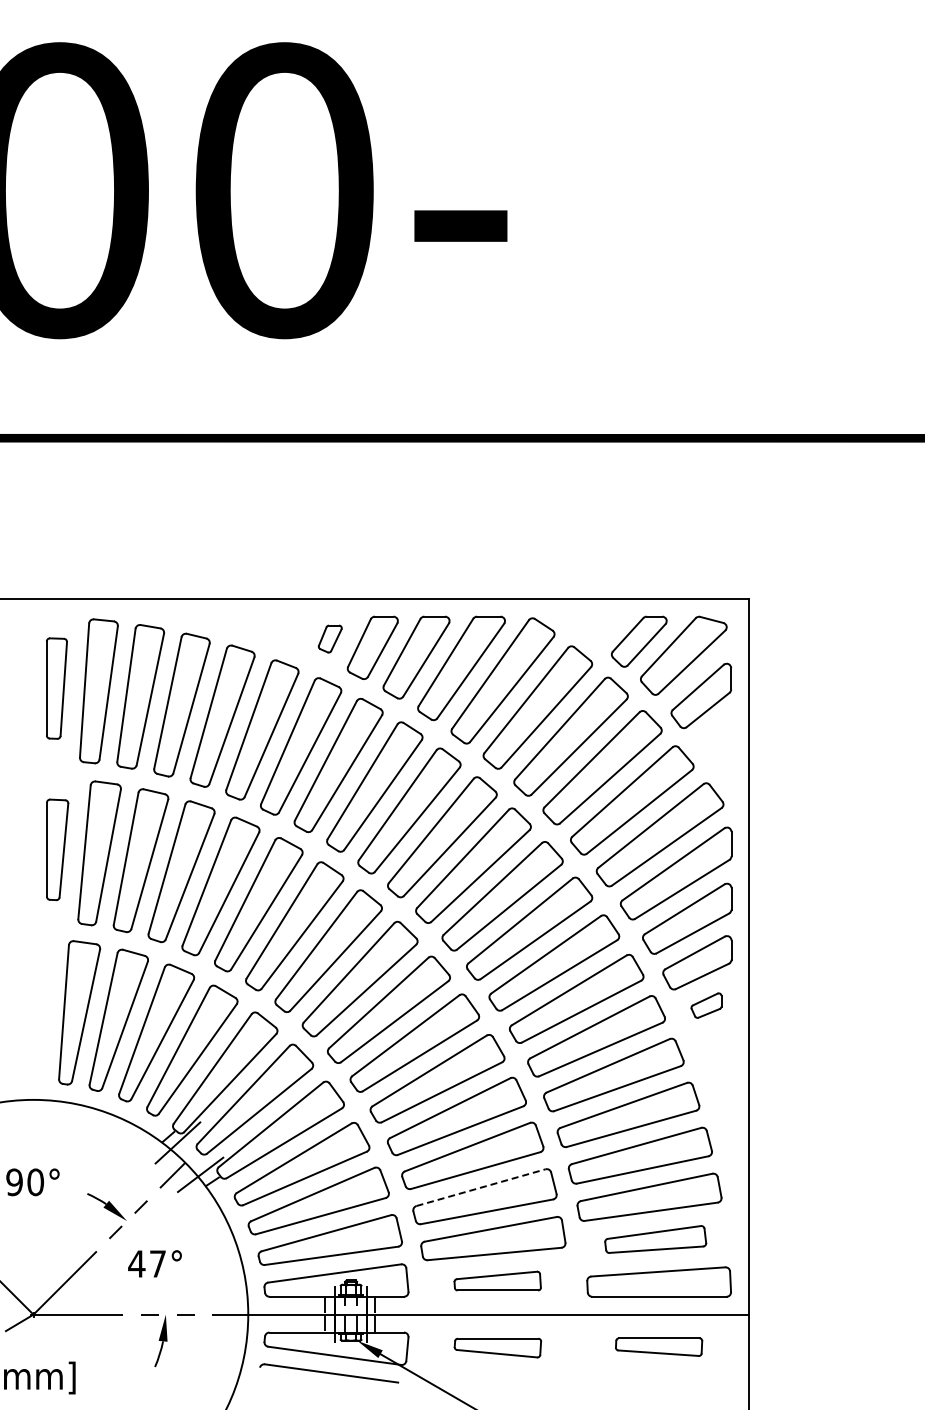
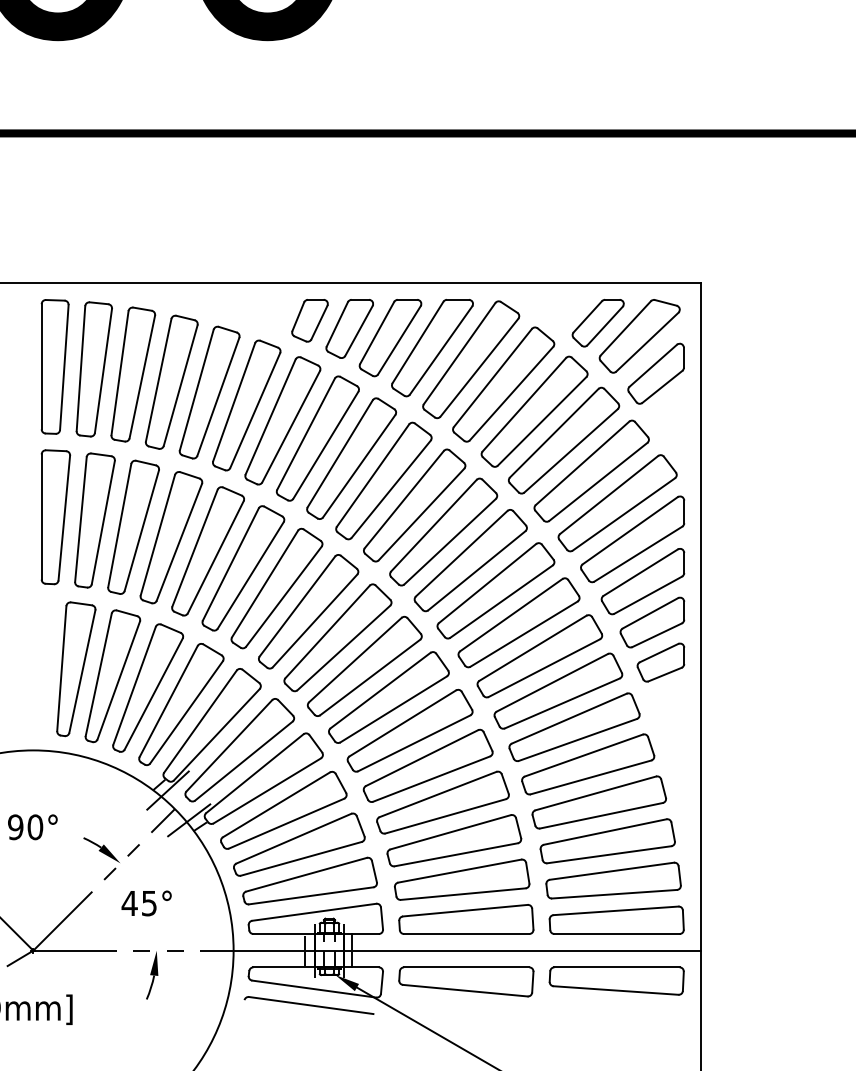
part: (330, 638) -> (310, 320), size x1.67
part: (56, 688) -> (54, 366), size x1.43
part: (57, 849) -> (55, 516), size x1.43
part: (706, 1005) -> (660, 662), size x1.67
line: (481, 1187) -> (451, 832), dashed -> solid
part: (655, 1239) -> (613, 880), size x1.43
text: (157, 1263) -> (148, 902), 47° -> 45°
part: (497, 1280) -> (466, 918), size x1.67
part: (658, 1346) -> (616, 980), size x1.67
part: (497, 1347) -> (466, 981), size x1.67

